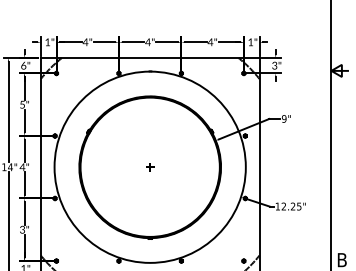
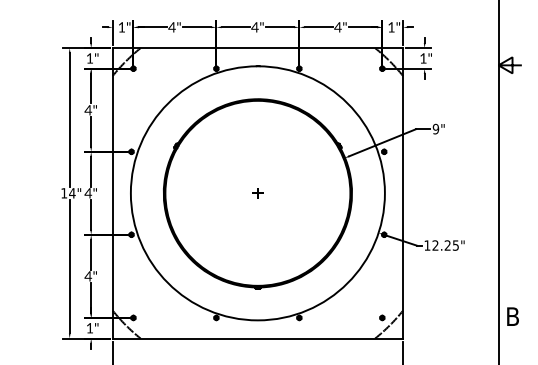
text: (23, 65) -> (89, 58), 6" -> 1"
text: (274, 65) -> (423, 58), 3" -> 1"
text: (22, 104) -> (88, 110), 5" -> 4"
text: (22, 229) -> (88, 276), 3" -> 4"

